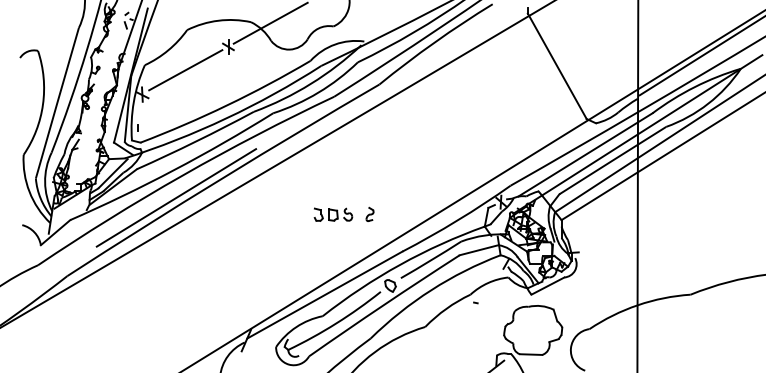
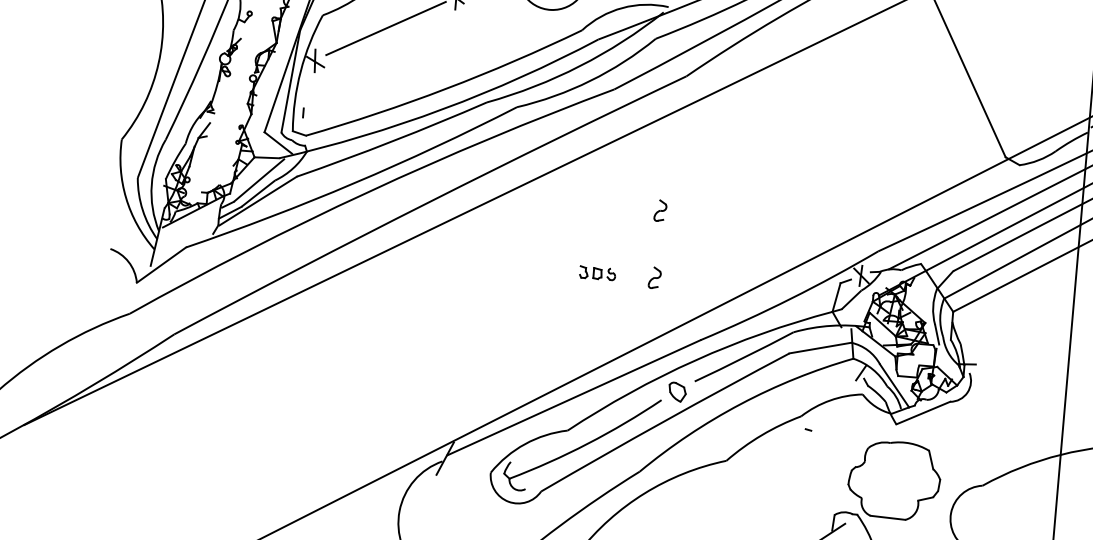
part: (369, 170) -> (659, 209), added
line: (176, 197) -> (354, 226), removed
part: (333, 214) -> (597, 273), size x0.6

